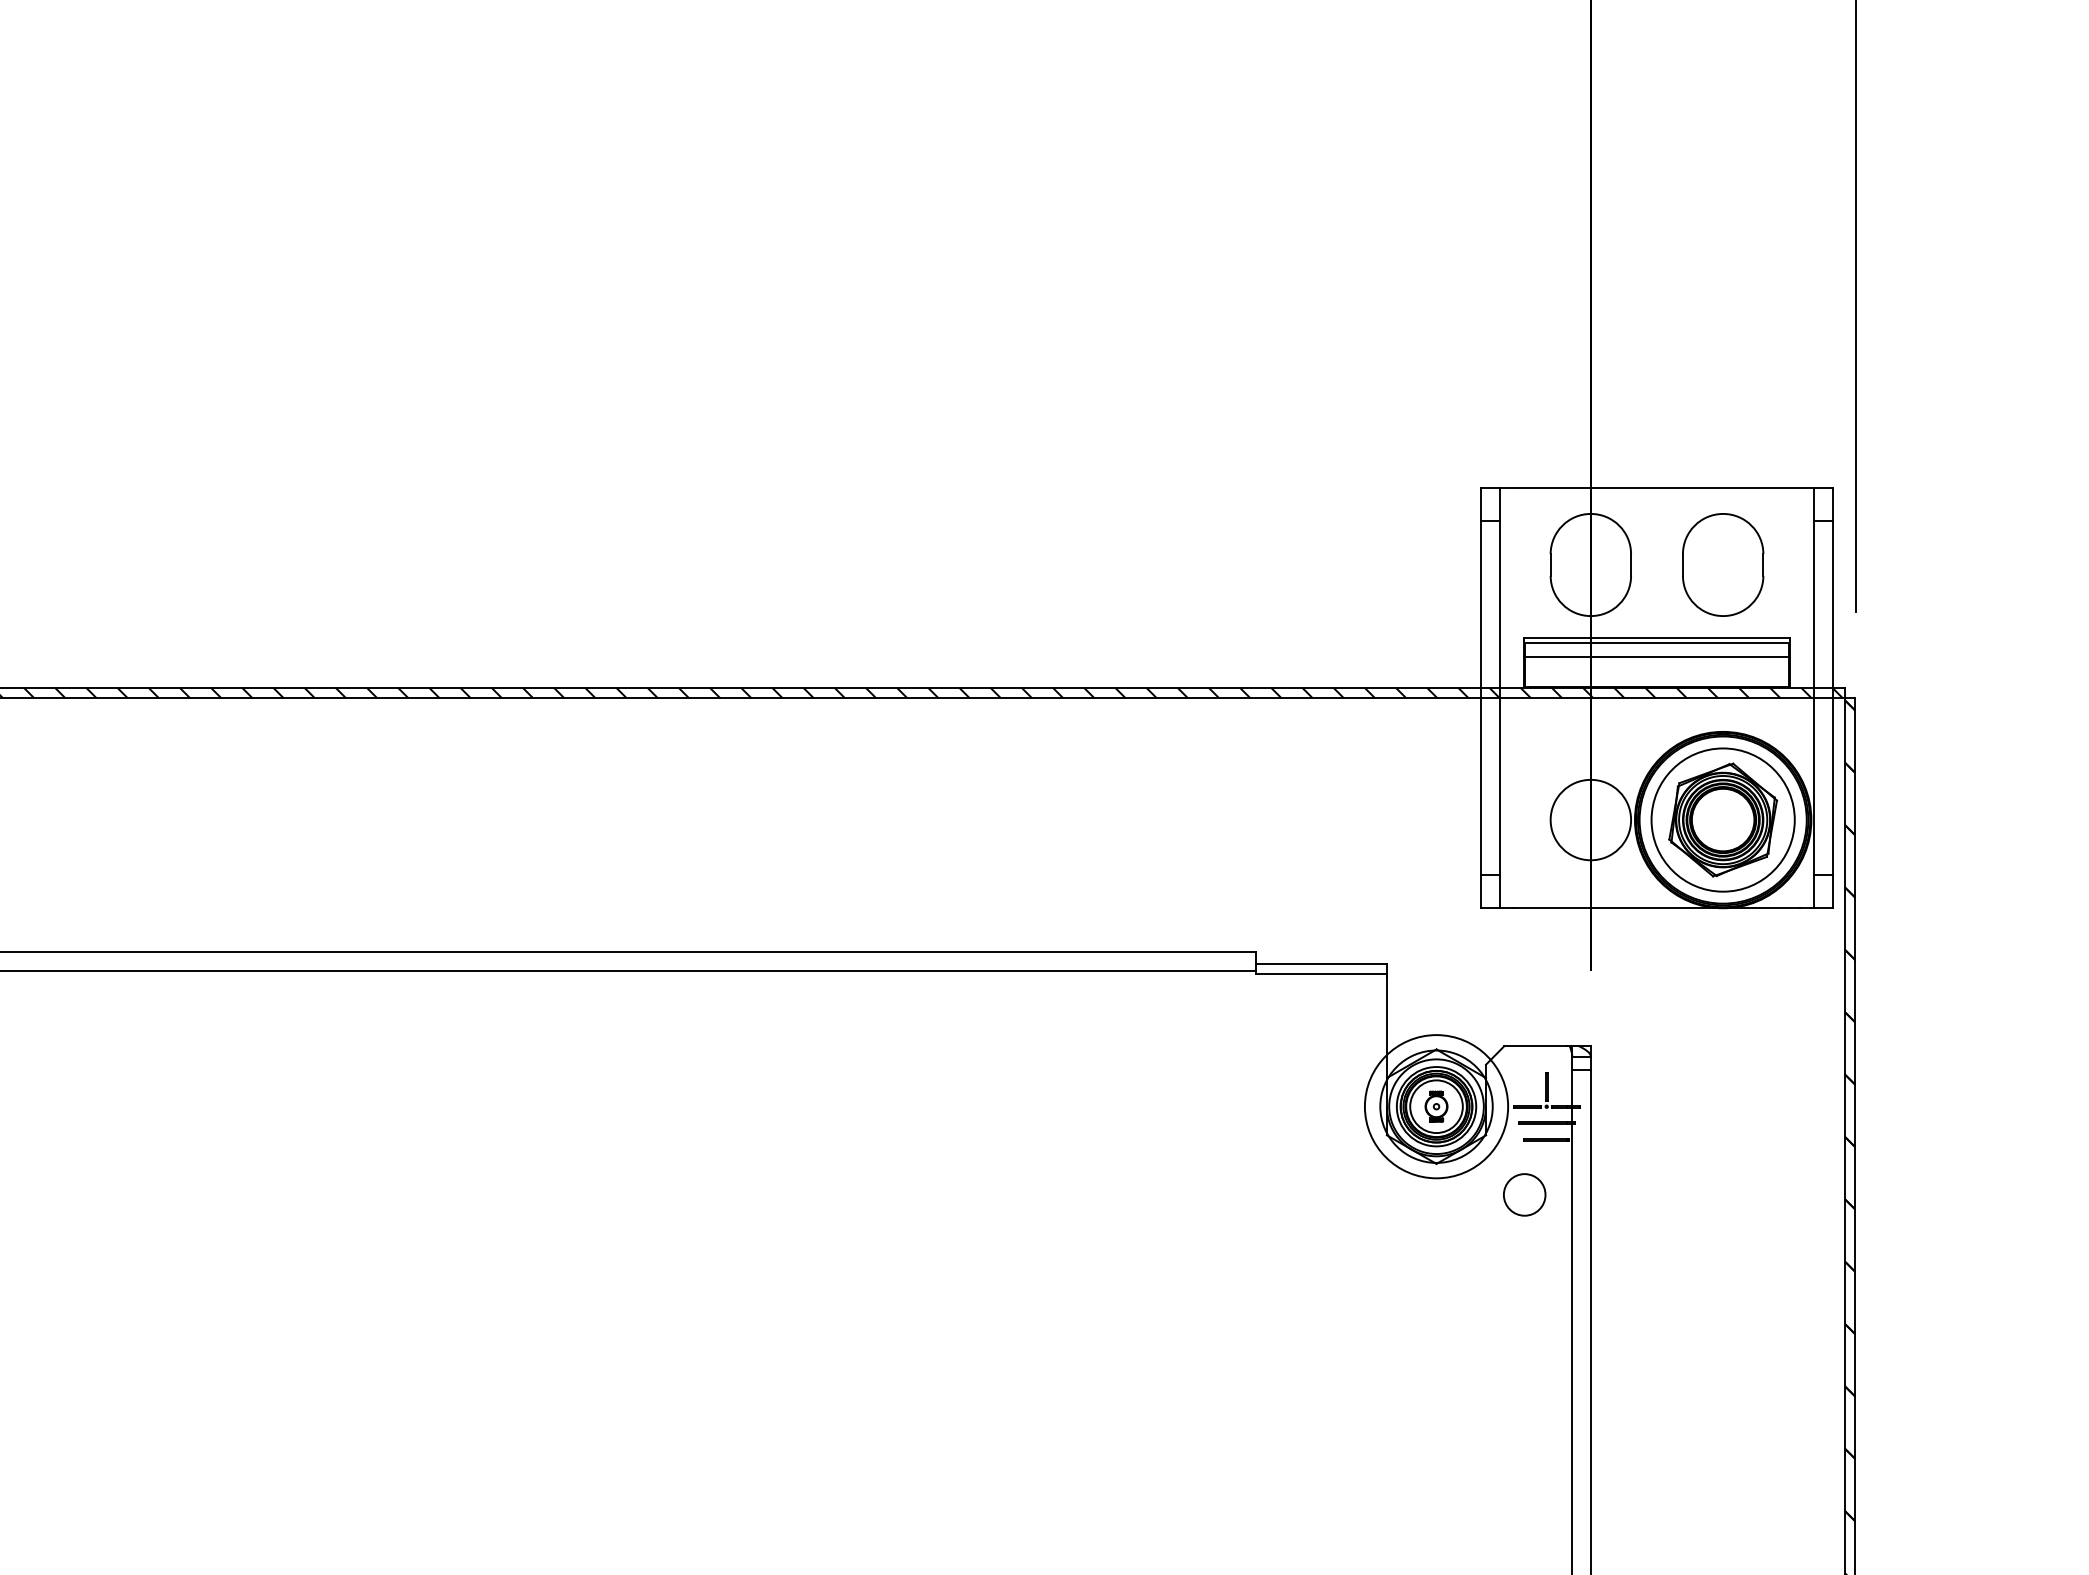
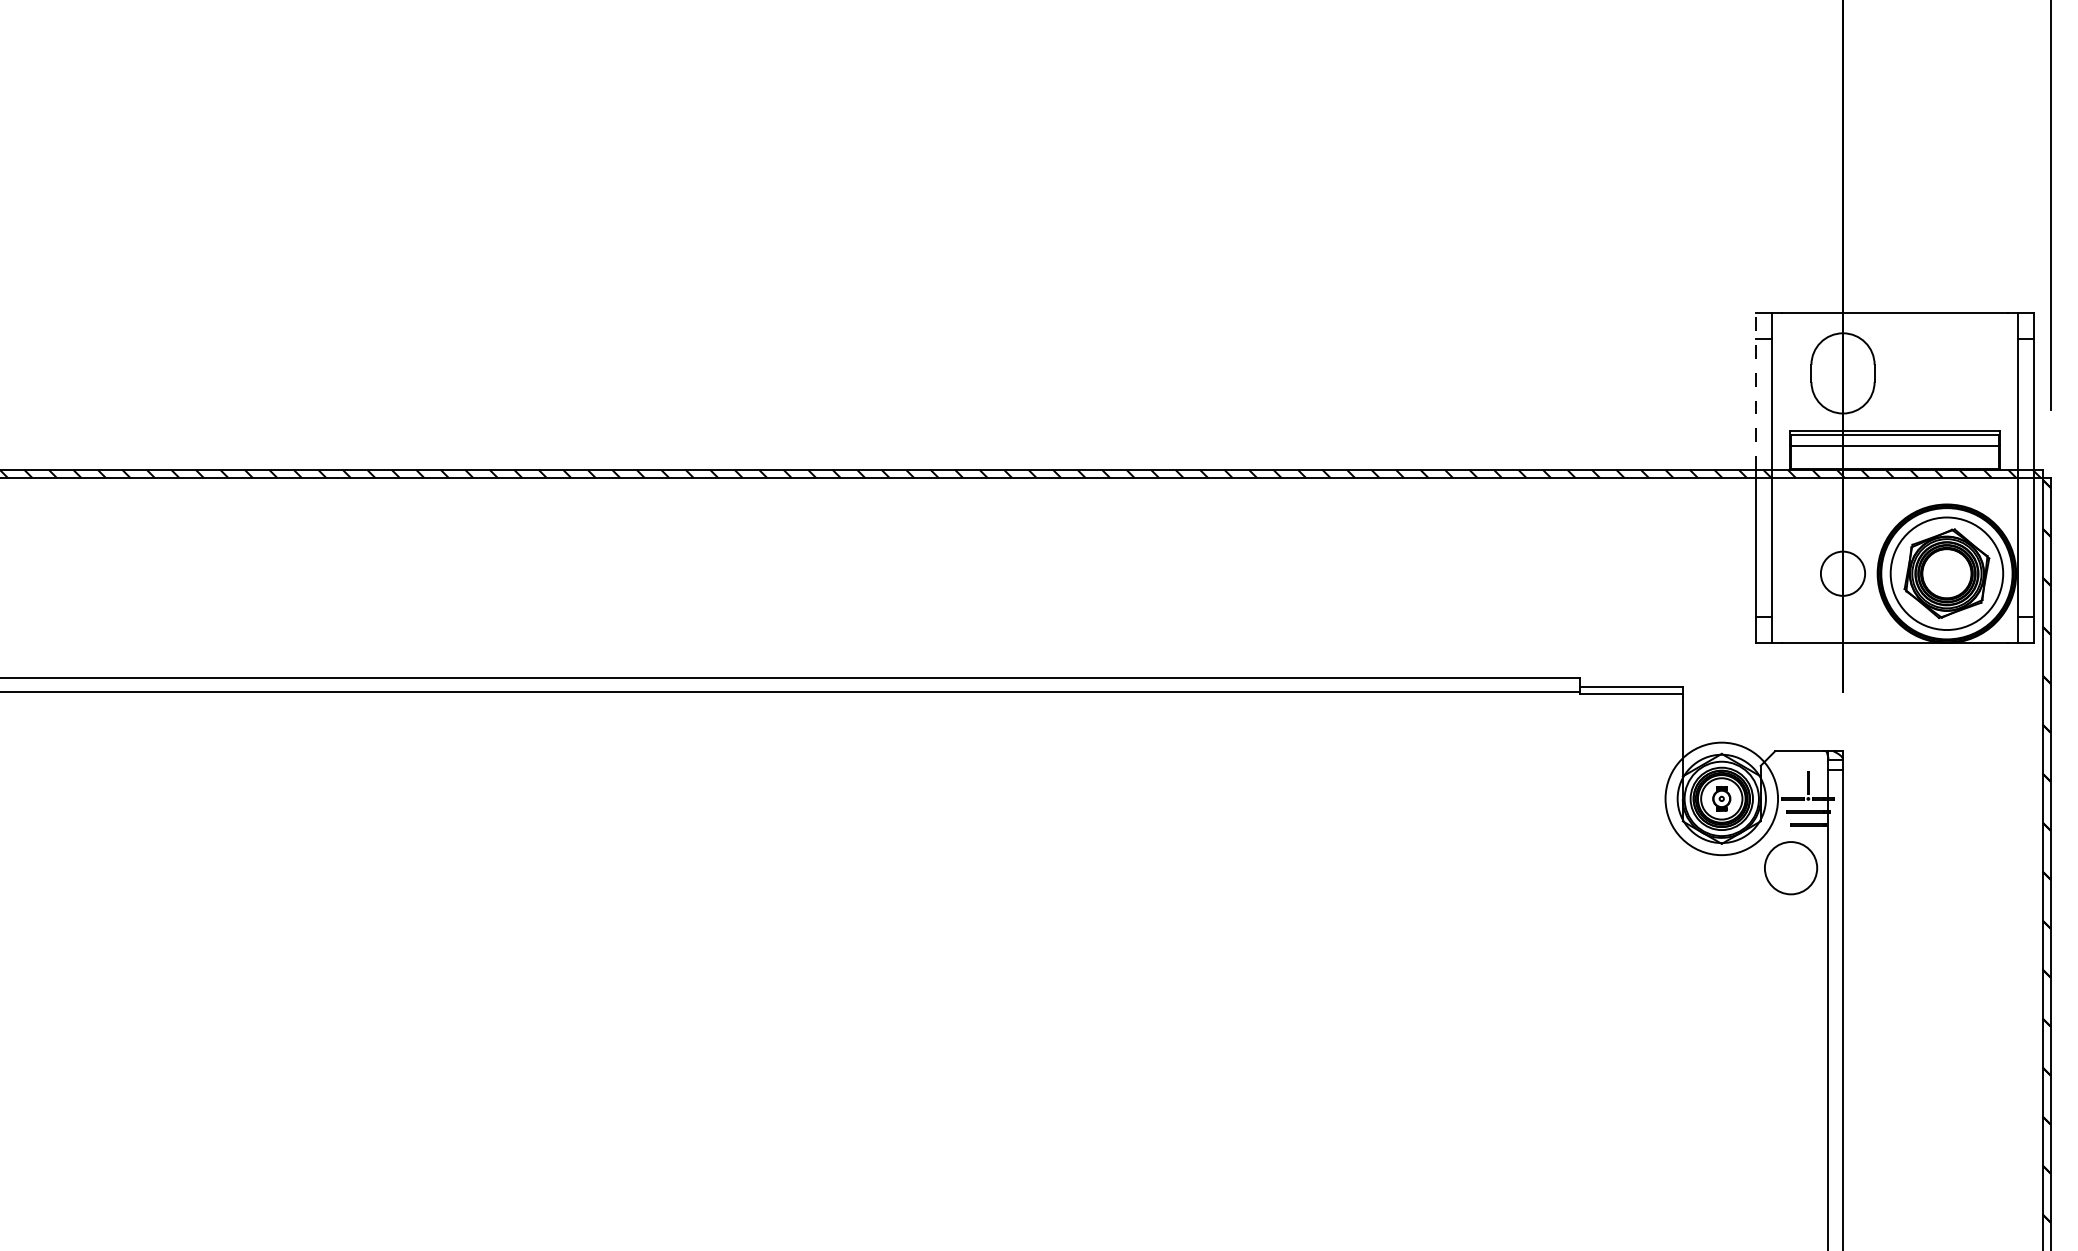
part: (1722, 565) -> (1946, 373), removed
line: (1480, 586) -> (1756, 390), solid -> dashed
circle: (1590, 819) -> (1842, 573), size x0.7
circle: (1524, 1194) -> (1790, 867), size x1.6

